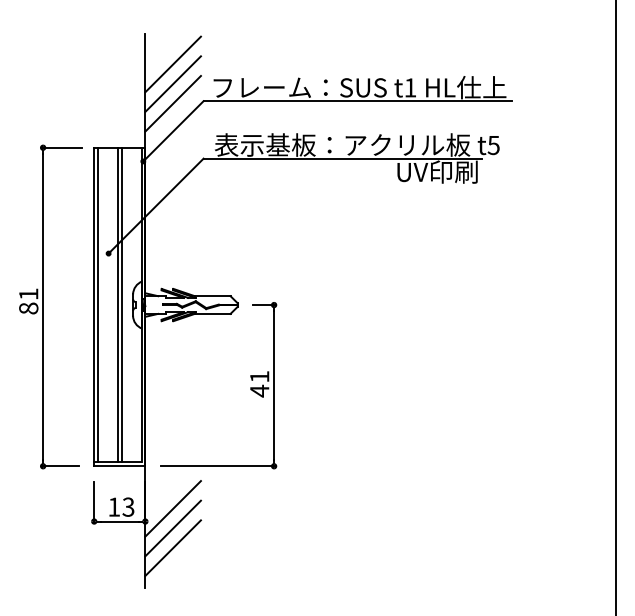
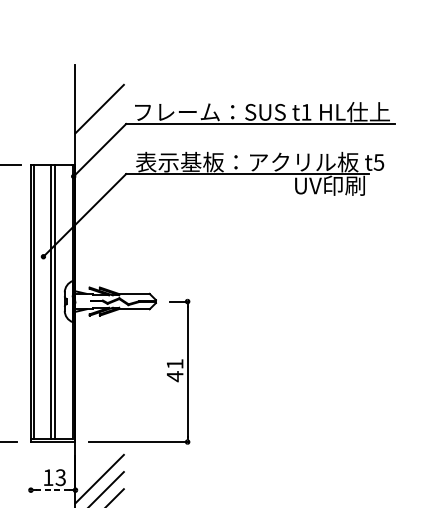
line: (172, 64) -> (99, 92), removed
line: (172, 103) -> (99, 125), removed
line: (94, 501) -> (31, 472), removed
line: (119, 521) -> (52, 490), solid -> dashed

